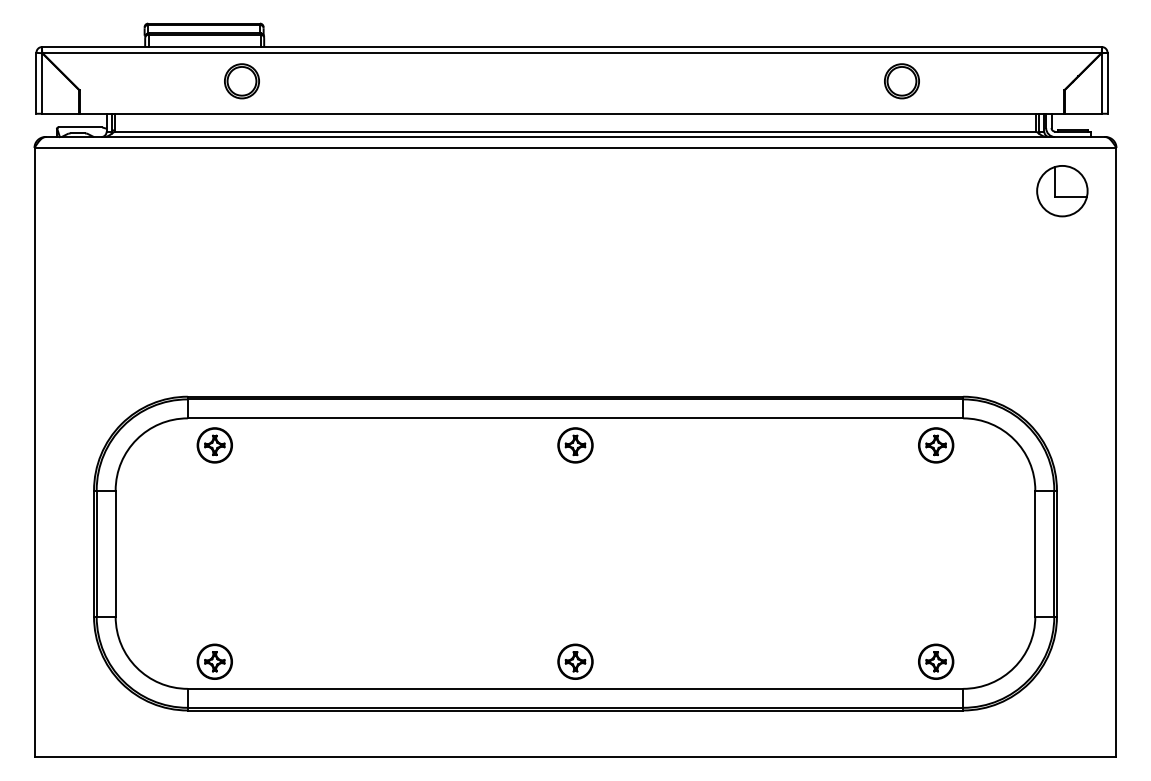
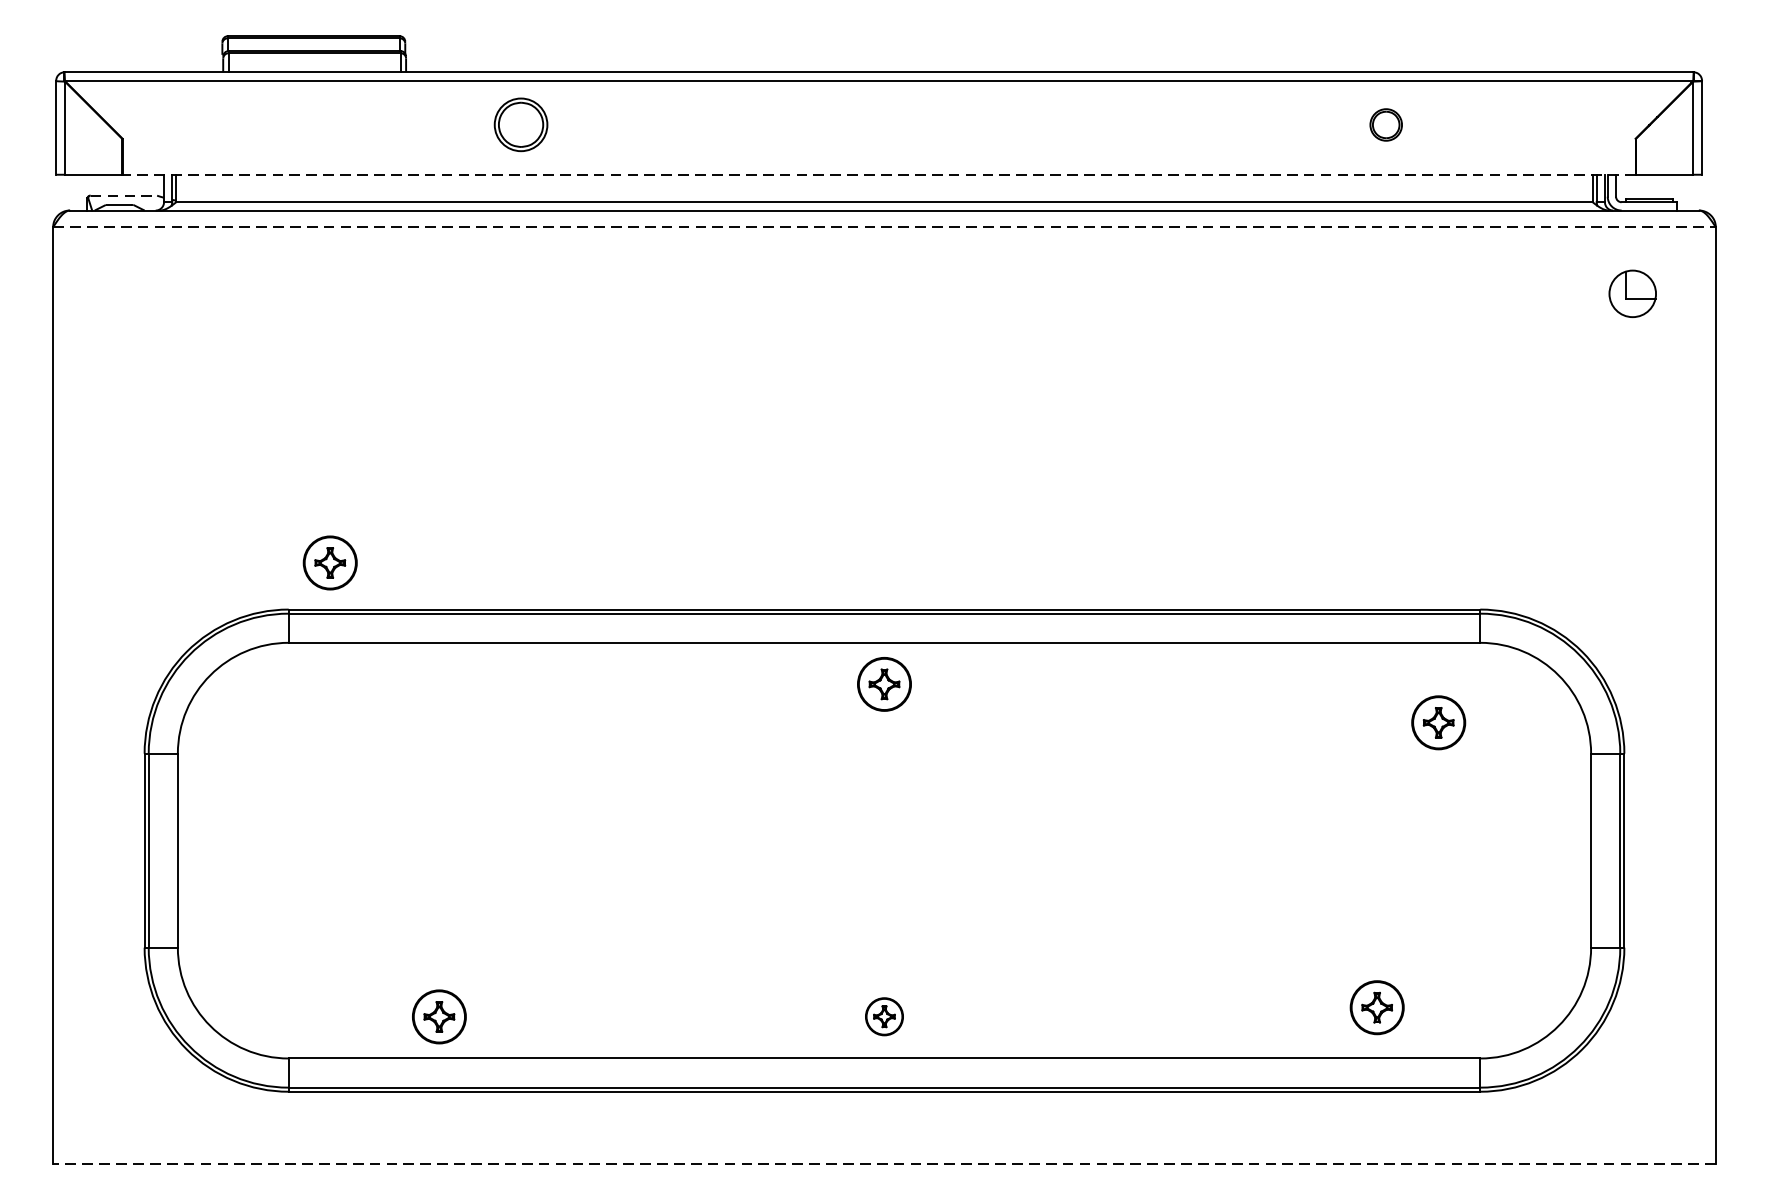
part: (241, 81) -> (520, 125), moved
part: (901, 81) -> (1385, 125), size x0.6
line: (571, 113) -> (878, 174), solid -> dashed
line: (80, 127) -> (123, 195), solid -> dashed
line: (575, 147) -> (884, 226), solid -> dashed
part: (1062, 191) -> (1632, 294), size x0.6
part: (214, 445) -> (329, 563), moved
part: (936, 445) -> (1439, 722), moved
part: (214, 661) -> (438, 1016), moved
part: (575, 661) -> (884, 1016), size x0.7
part: (936, 661) -> (1377, 1007), moved
line: (575, 757) -> (884, 1163), solid -> dashed

